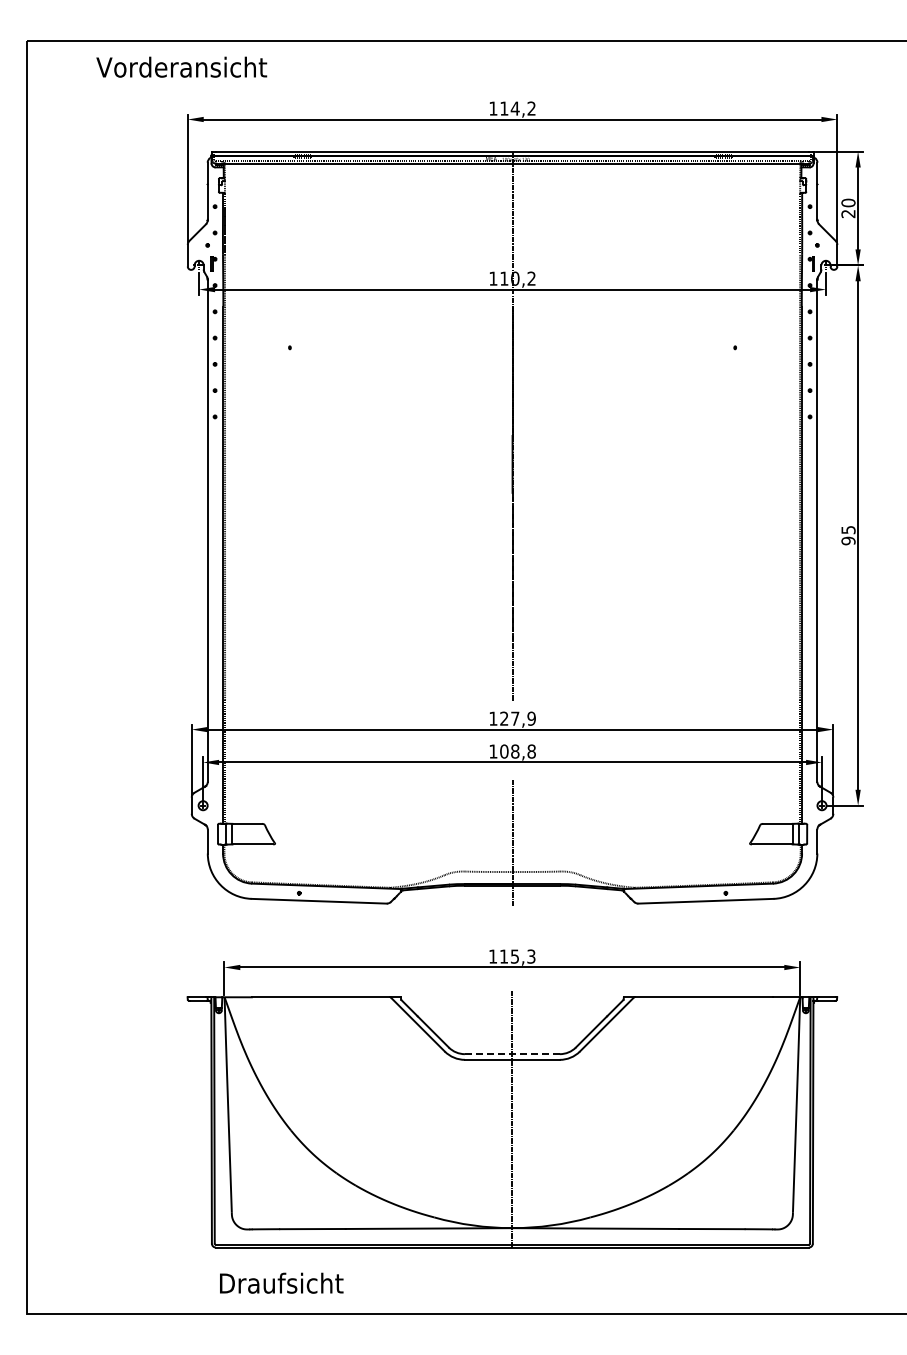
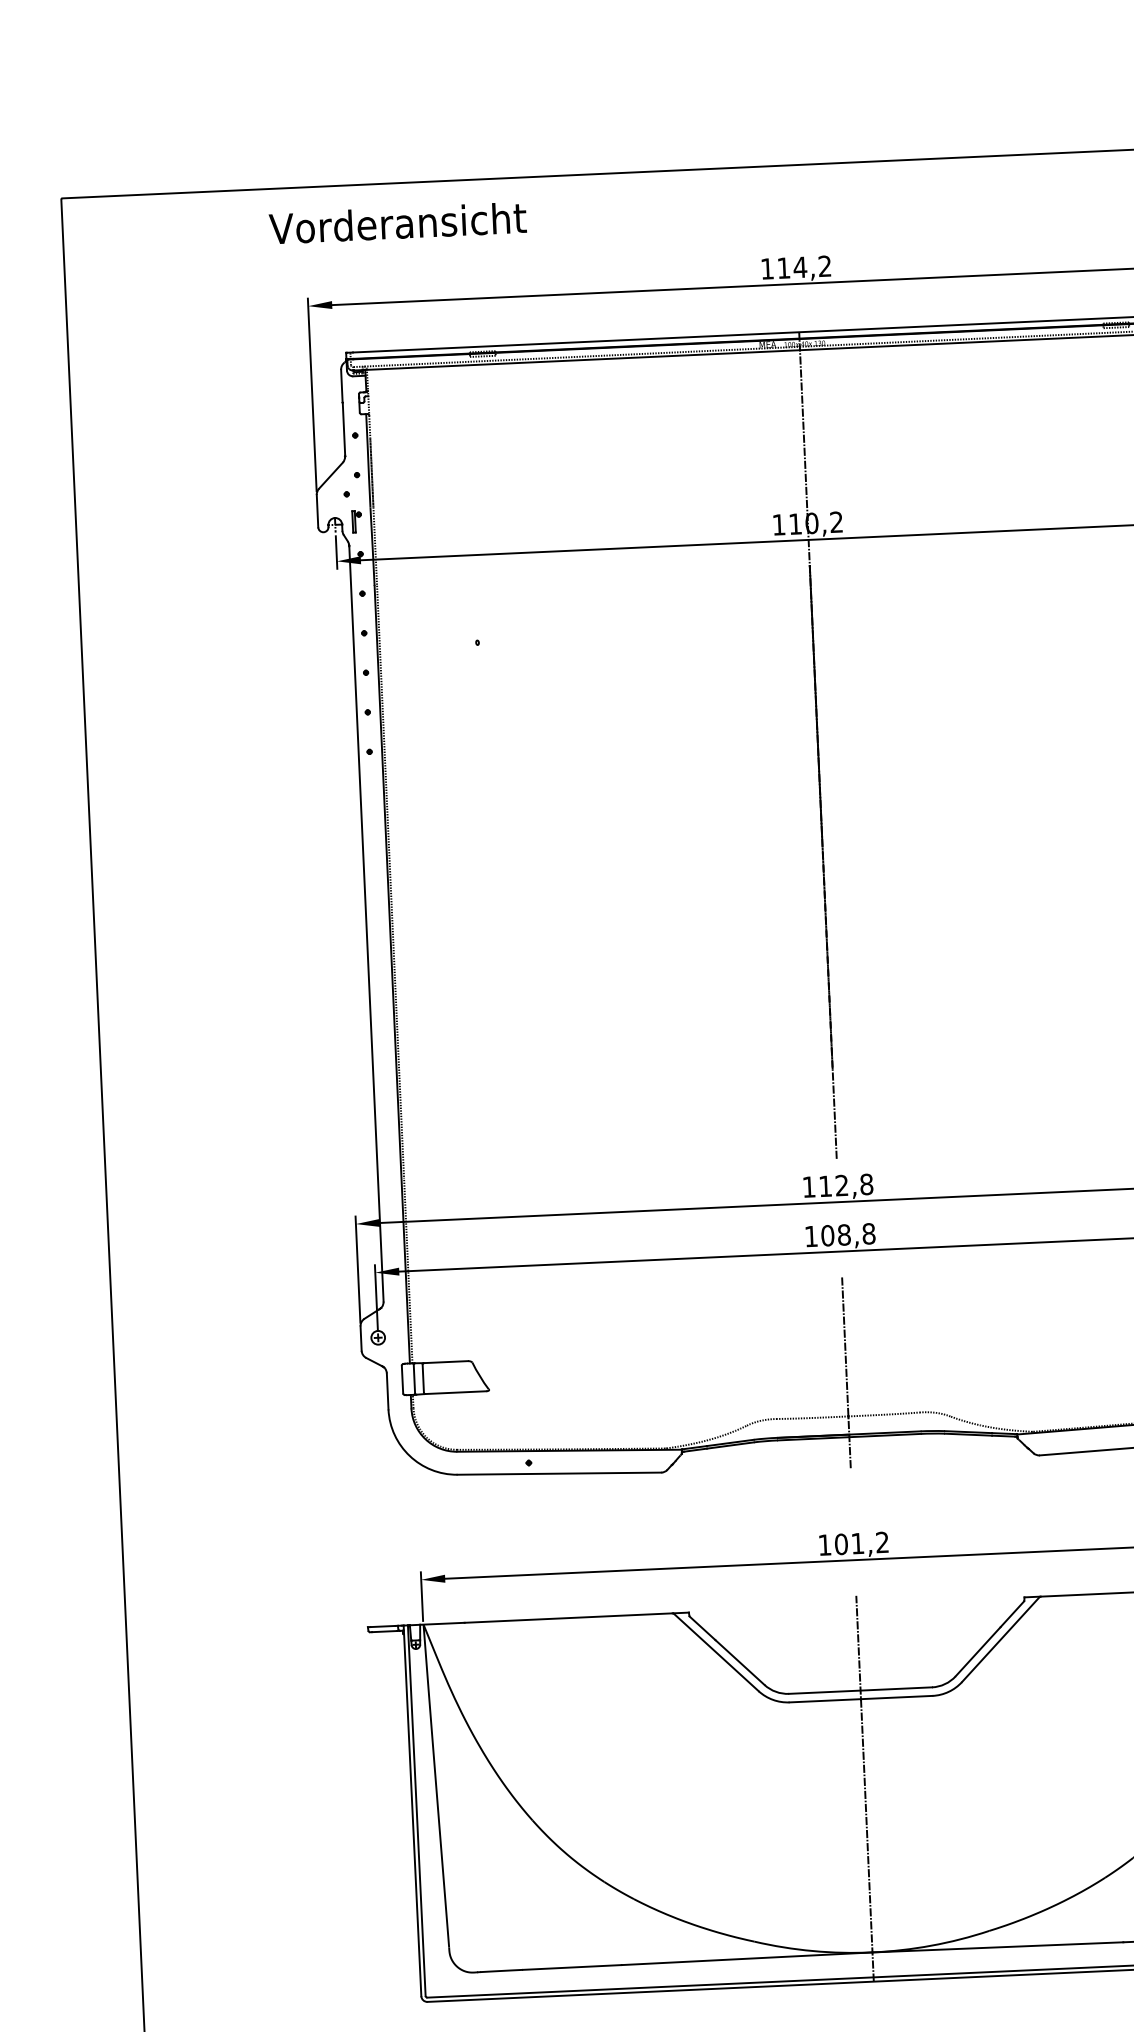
text: (181, 66) -> (397, 222), moved
text: (517, 718) -> (845, 1185), 127,9 -> 112,8
text: (517, 956) -> (861, 1543), 115,3 -> 101,2
line: (512, 1054) -> (860, 1691), dashed -> solid

